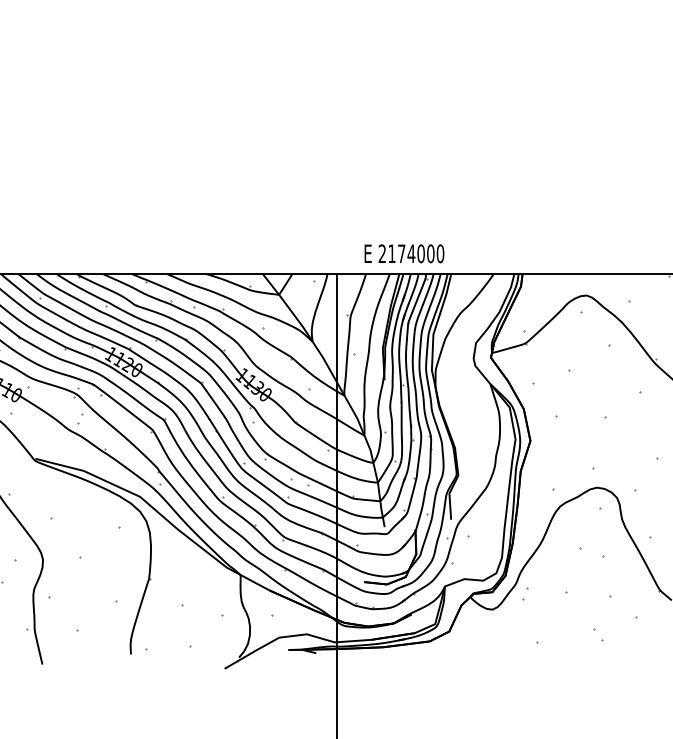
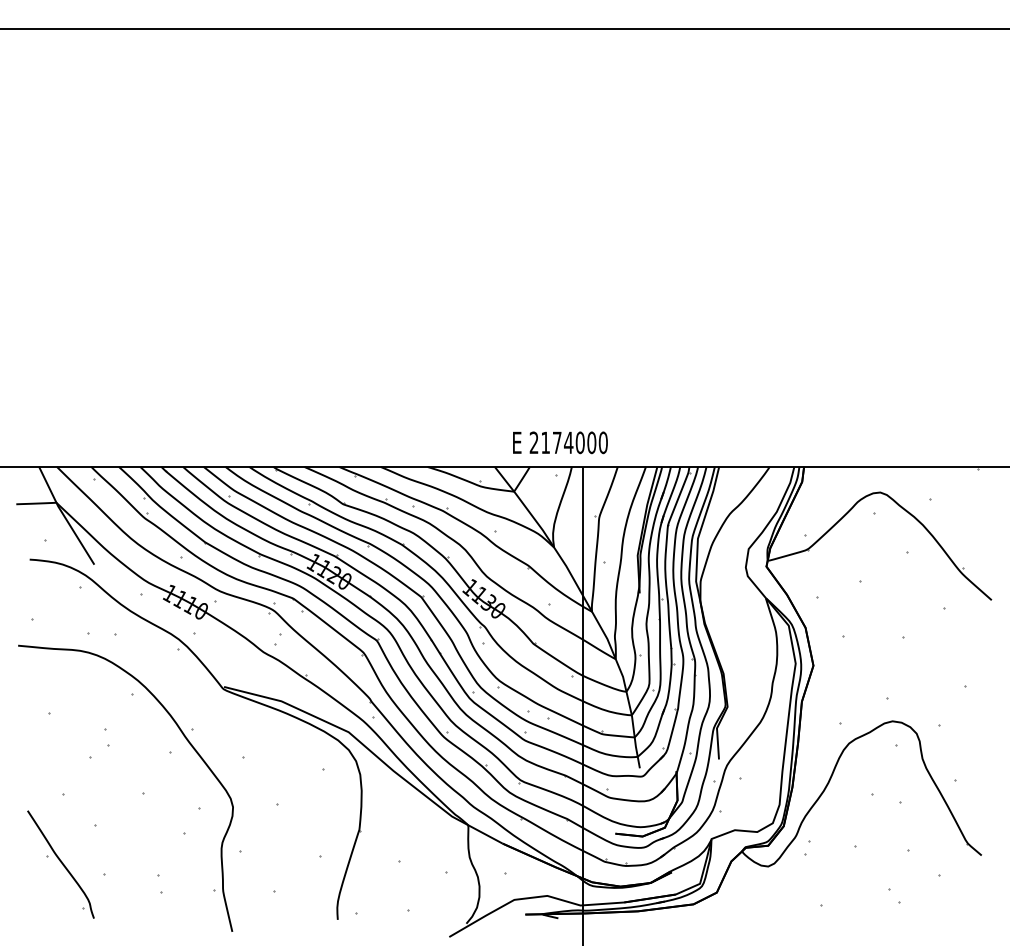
text: (404, 253) -> (560, 442), moved

